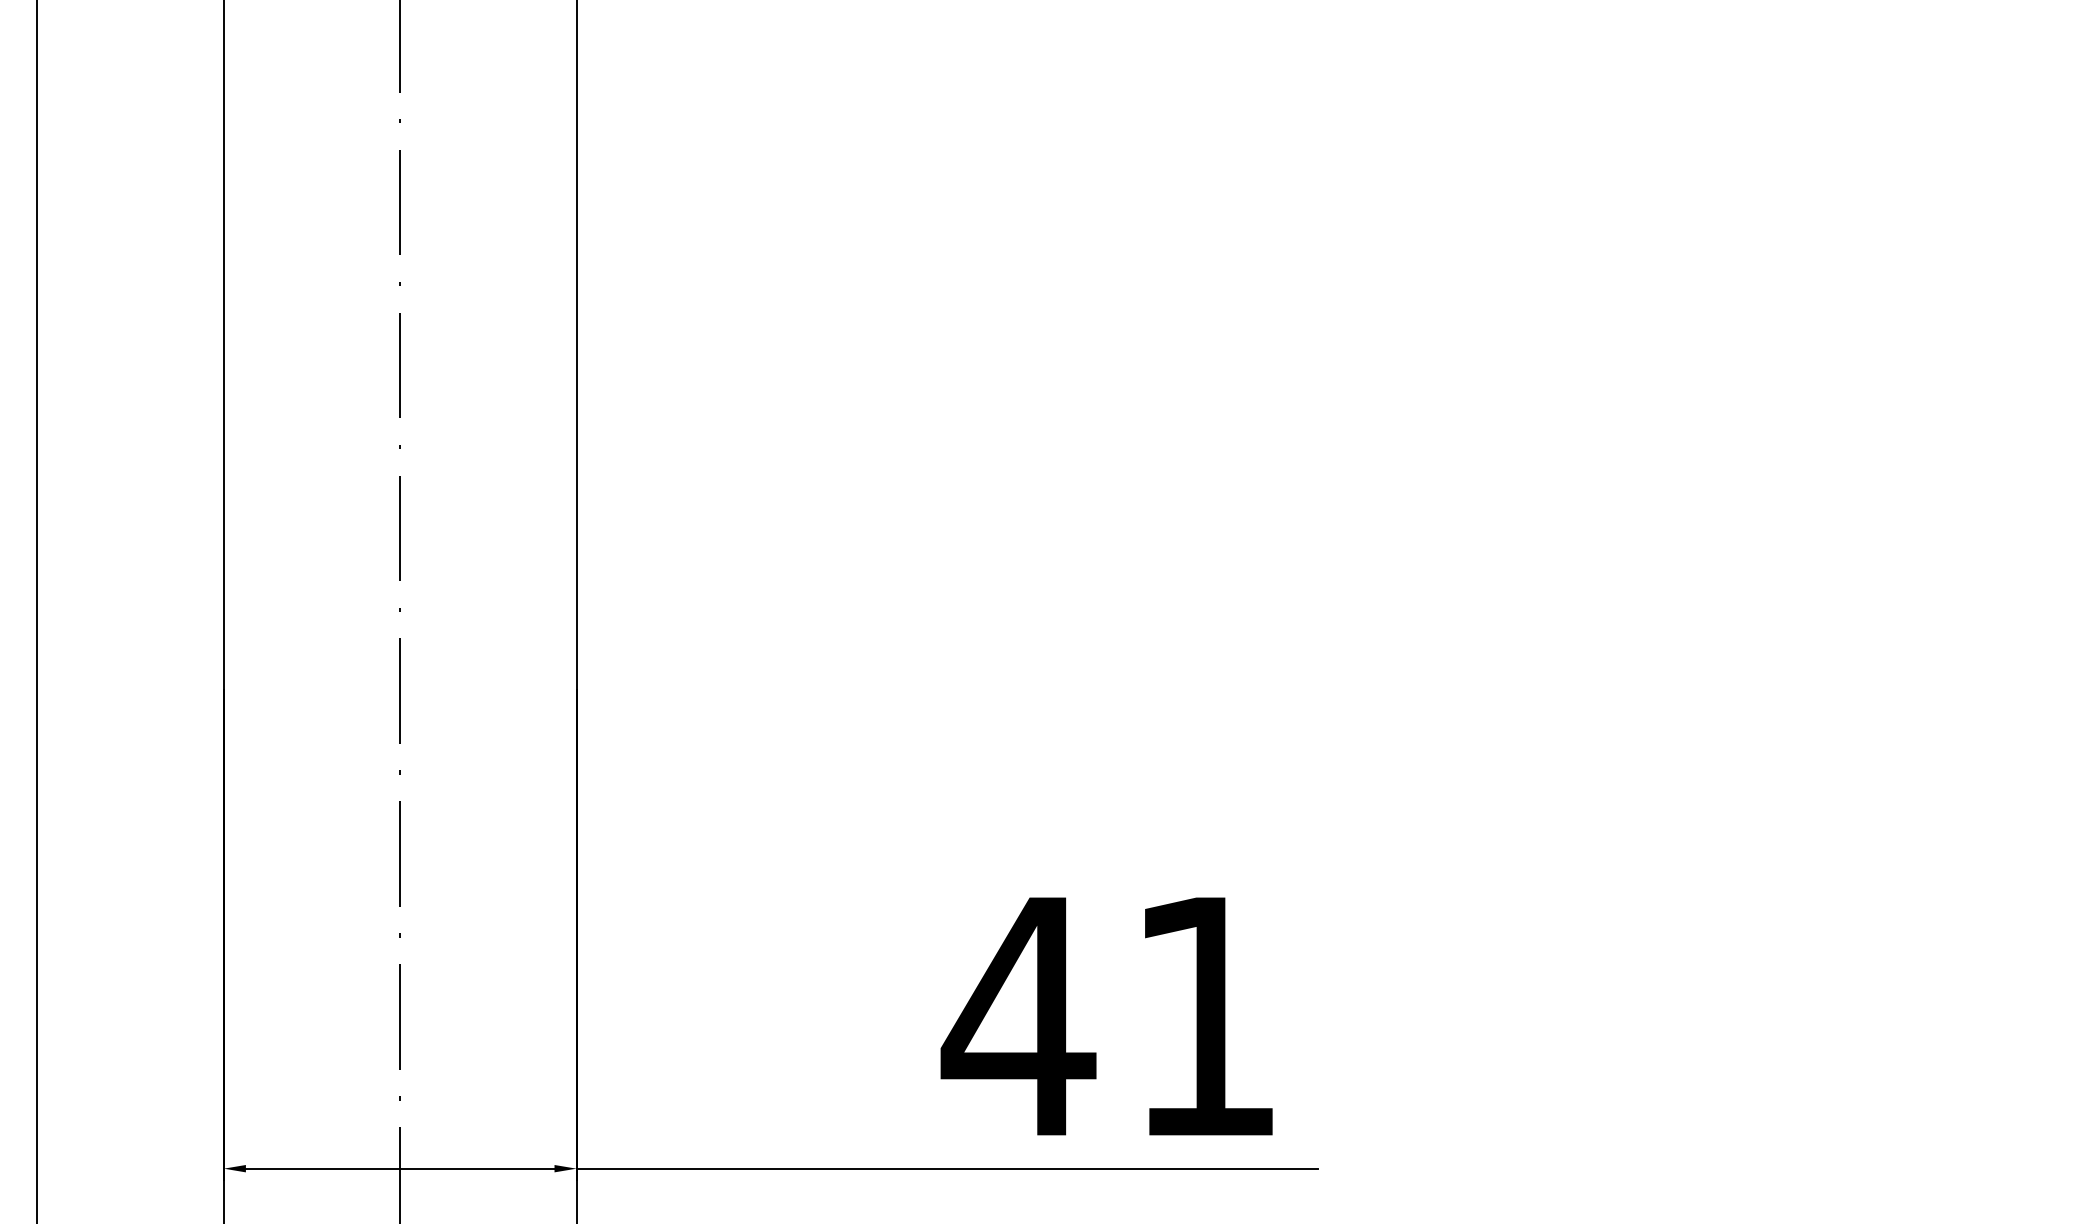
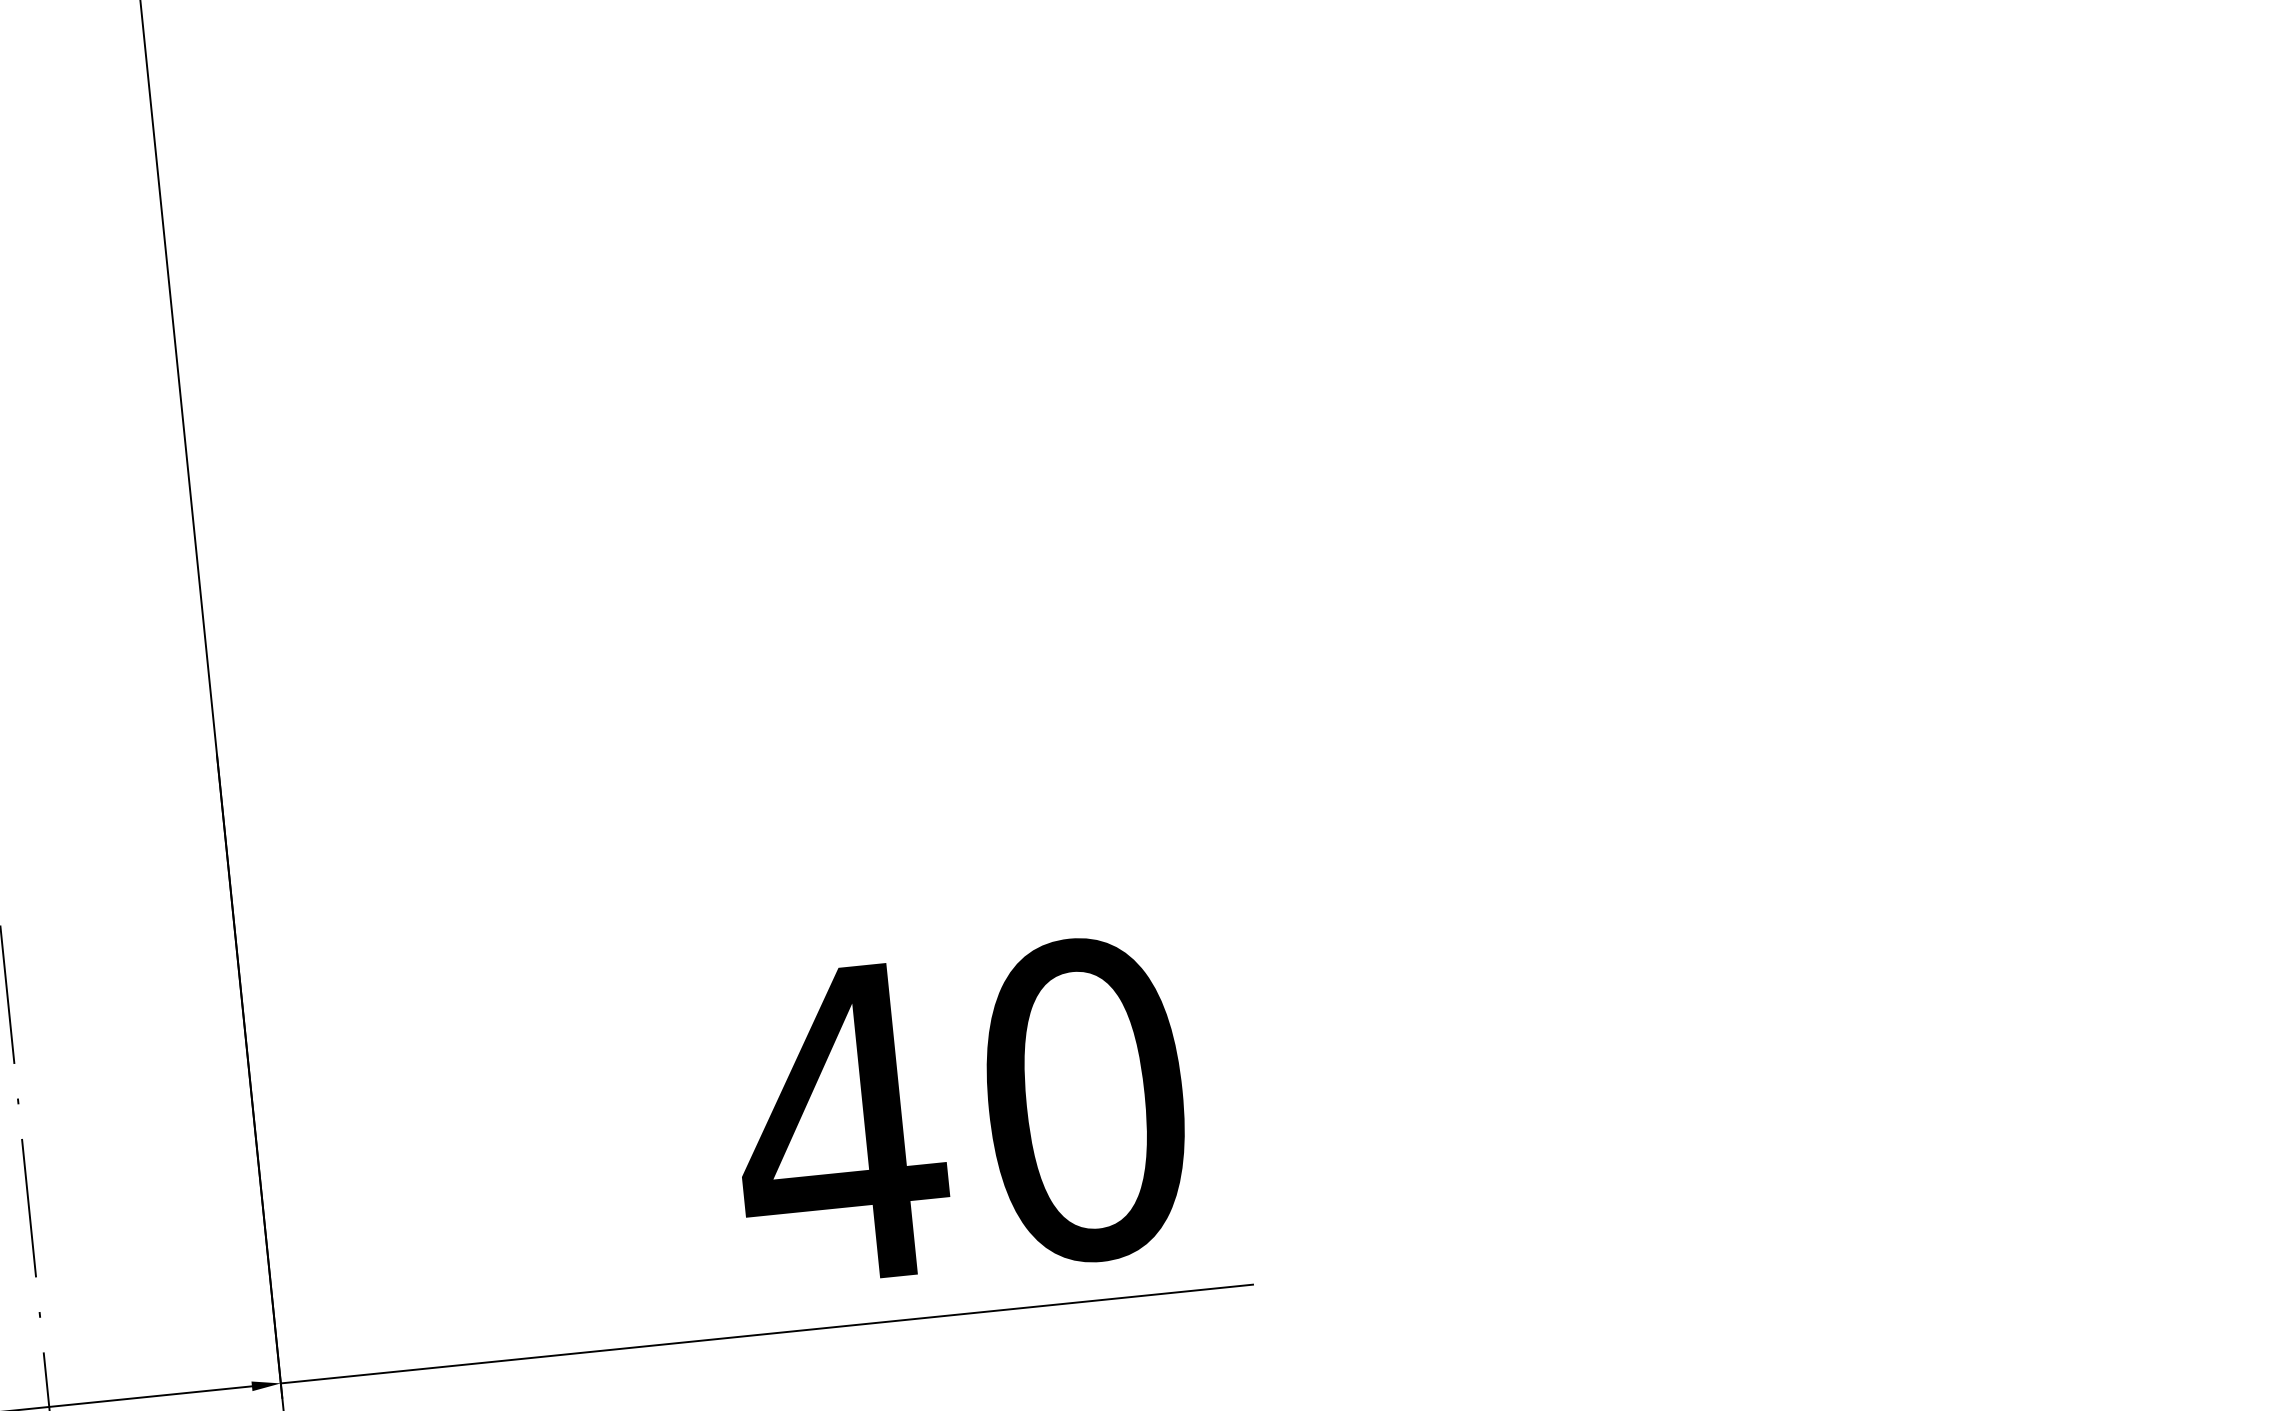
text: (1206, 1016) -> (1086, 1100), 41 -> 40

